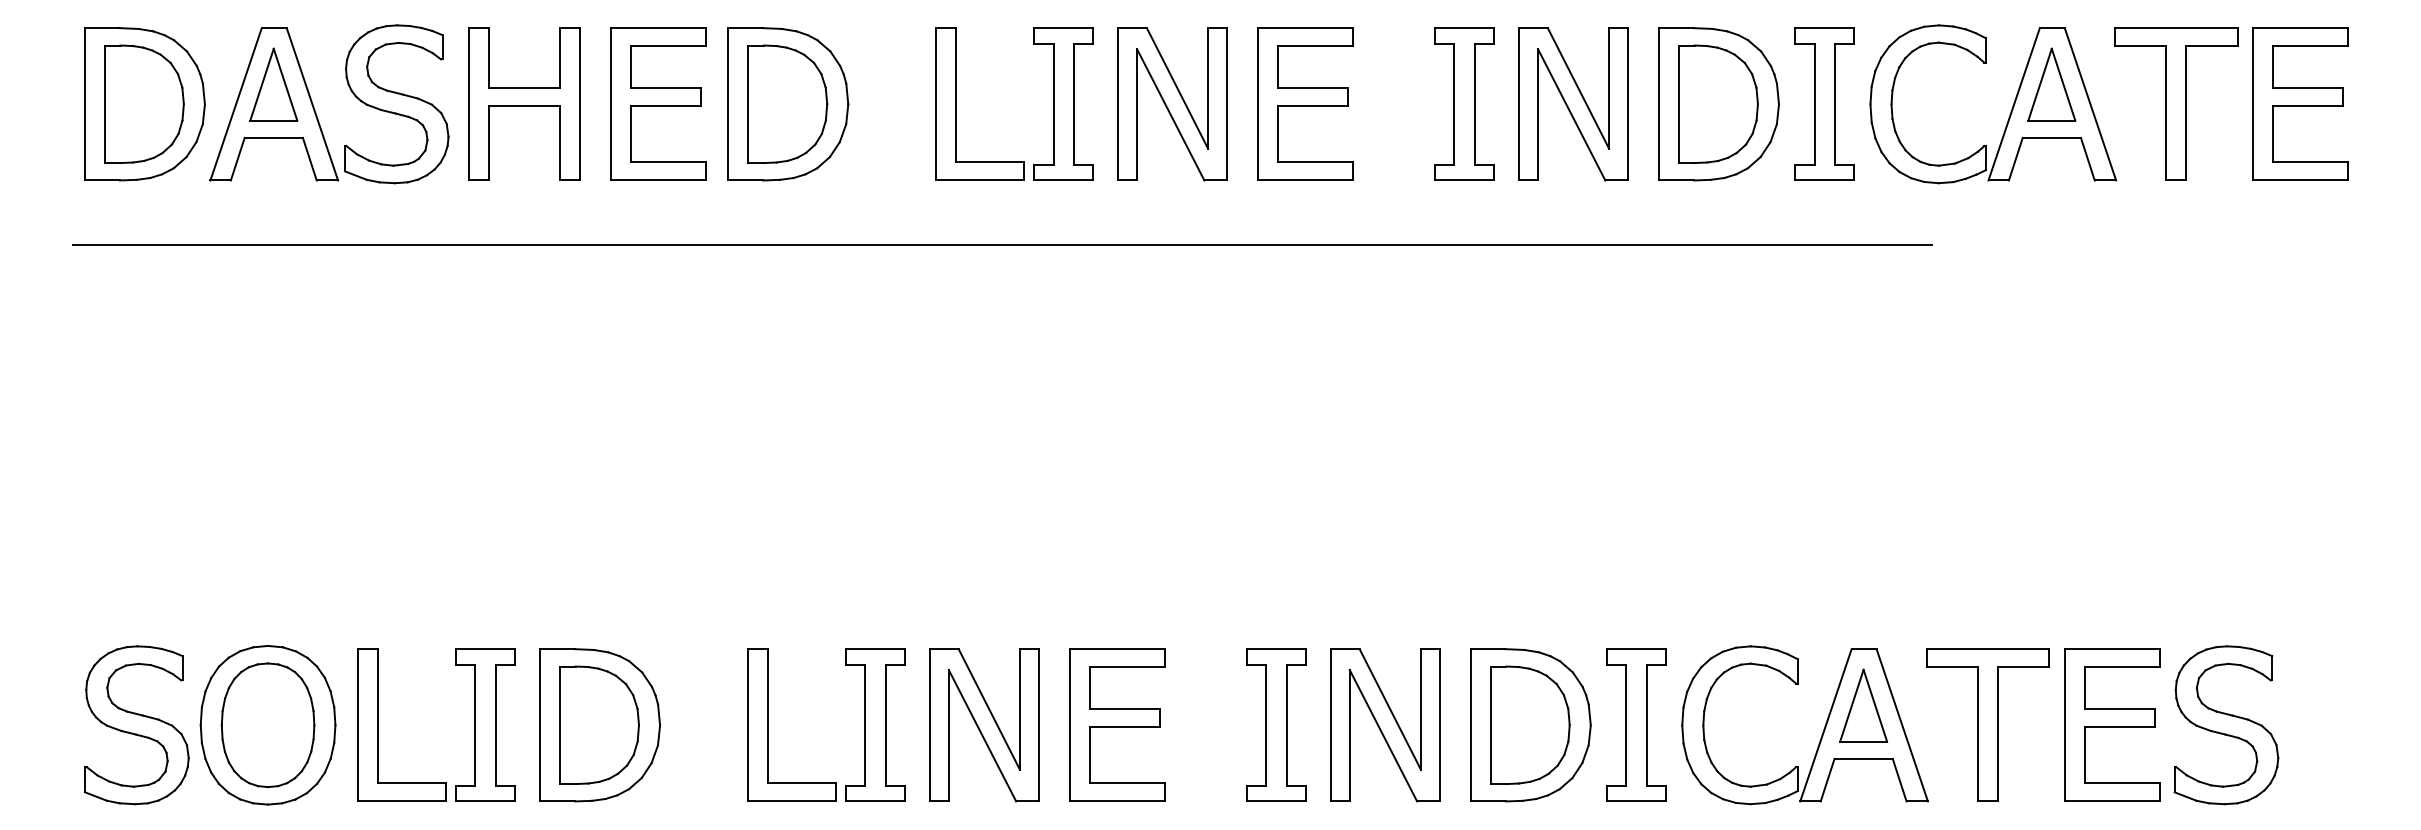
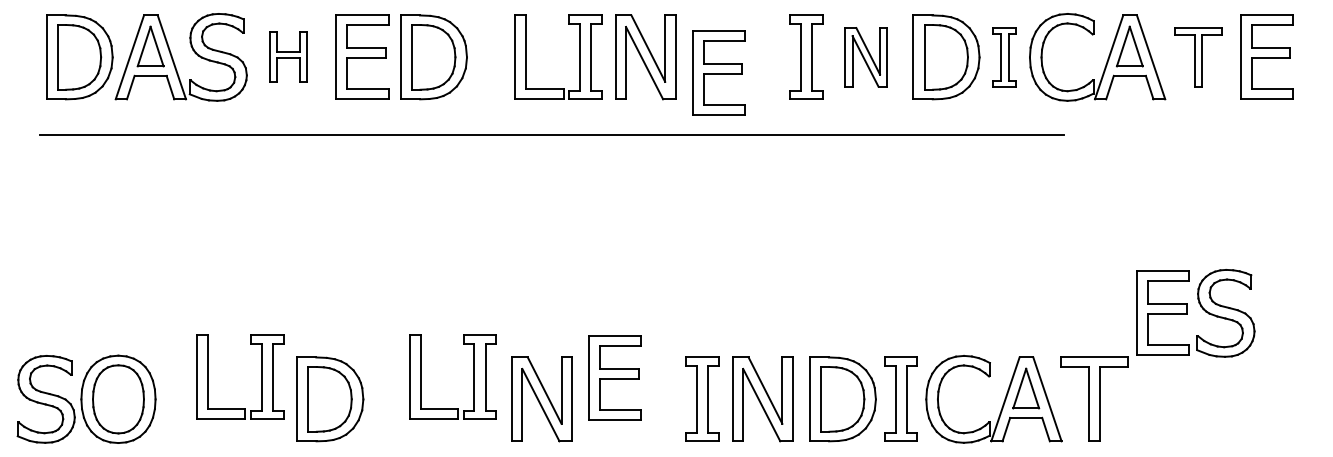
part: (524, 102) -> (288, 56), size x0.6
part: (1304, 102) -> (718, 72), moved
part: (1824, 102) -> (1004, 56), size x0.7
part: (2176, 102) -> (1198, 56), size x0.7
part: (1571, 104) -> (865, 57), size x0.7
part: (2181, 716) -> (1201, 308), moved
part: (209, 723) -> (86, 398), moved
part: (475, 723) -> (261, 376), moved
part: (863, 723) -> (473, 376), moved
part: (1116, 723) -> (614, 377), moved

